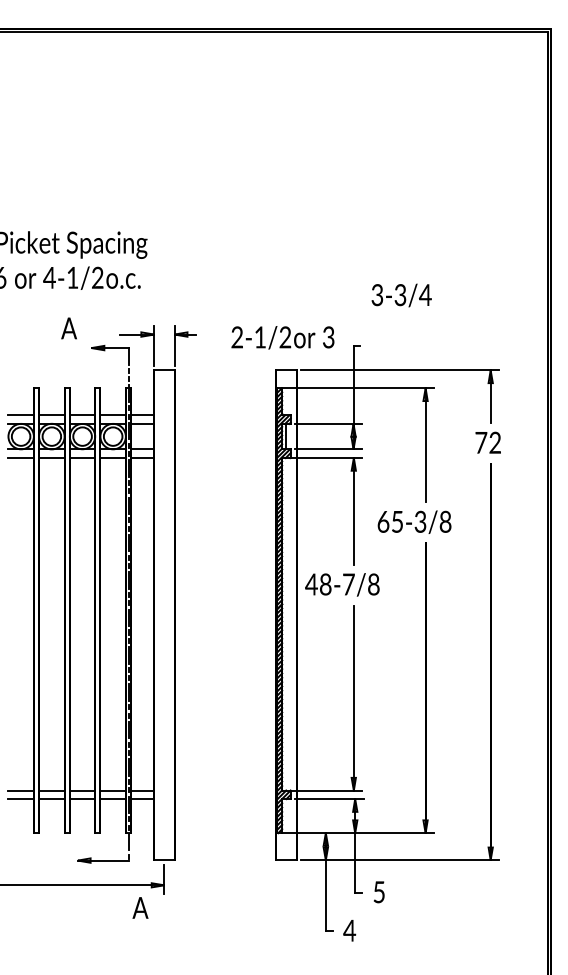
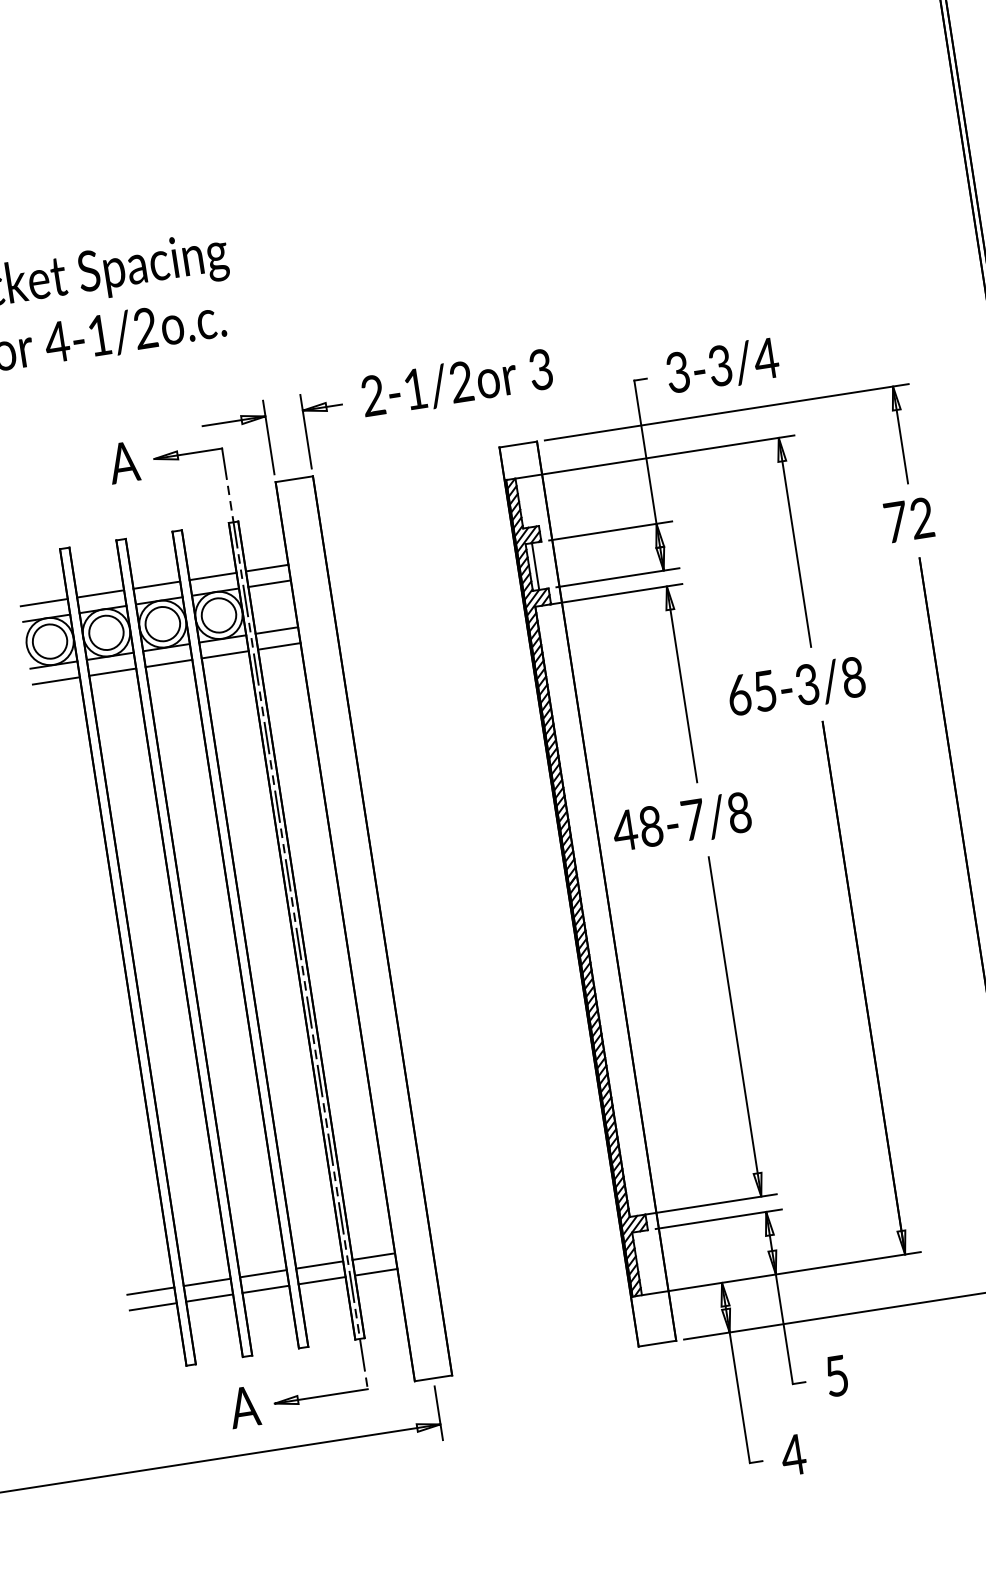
text: (401, 295) -> (722, 366), moved
text: (68, 328) -> (122, 462), moved
text: (282, 337) -> (456, 383), moved
text: (140, 907) -> (244, 1406), moved

